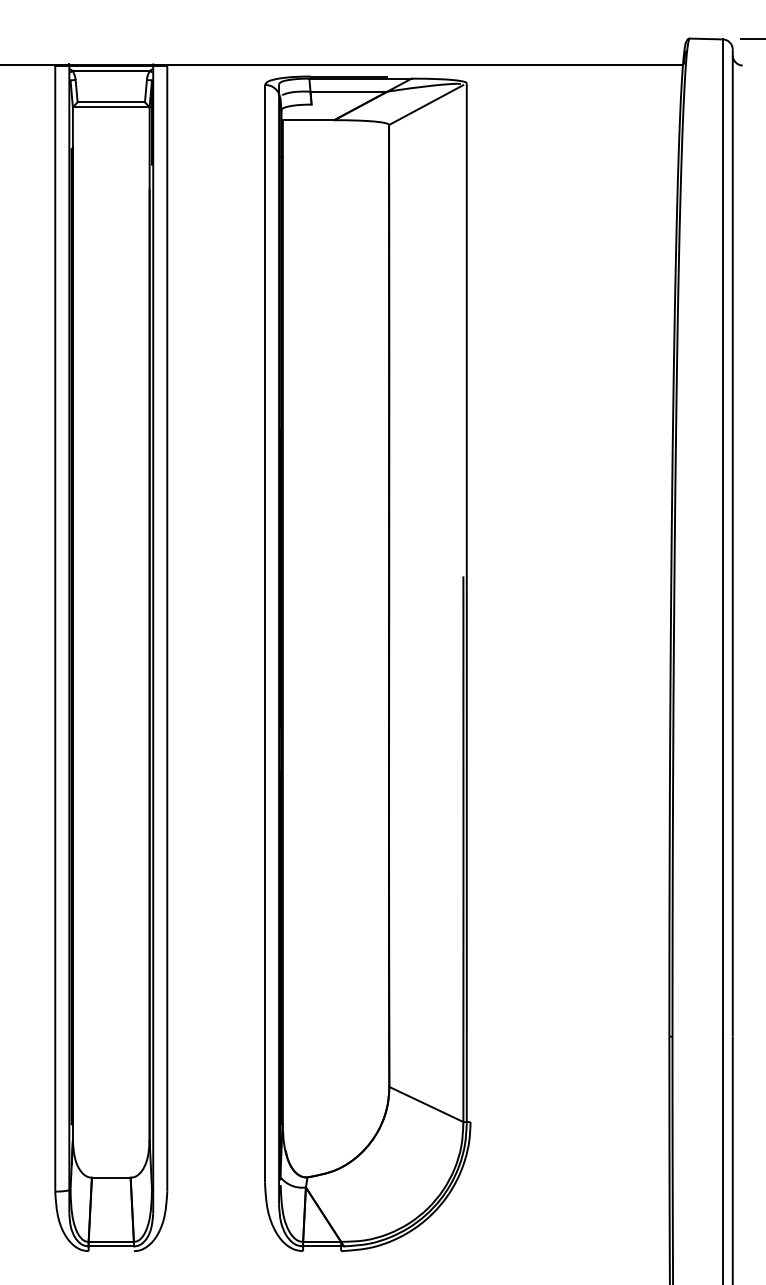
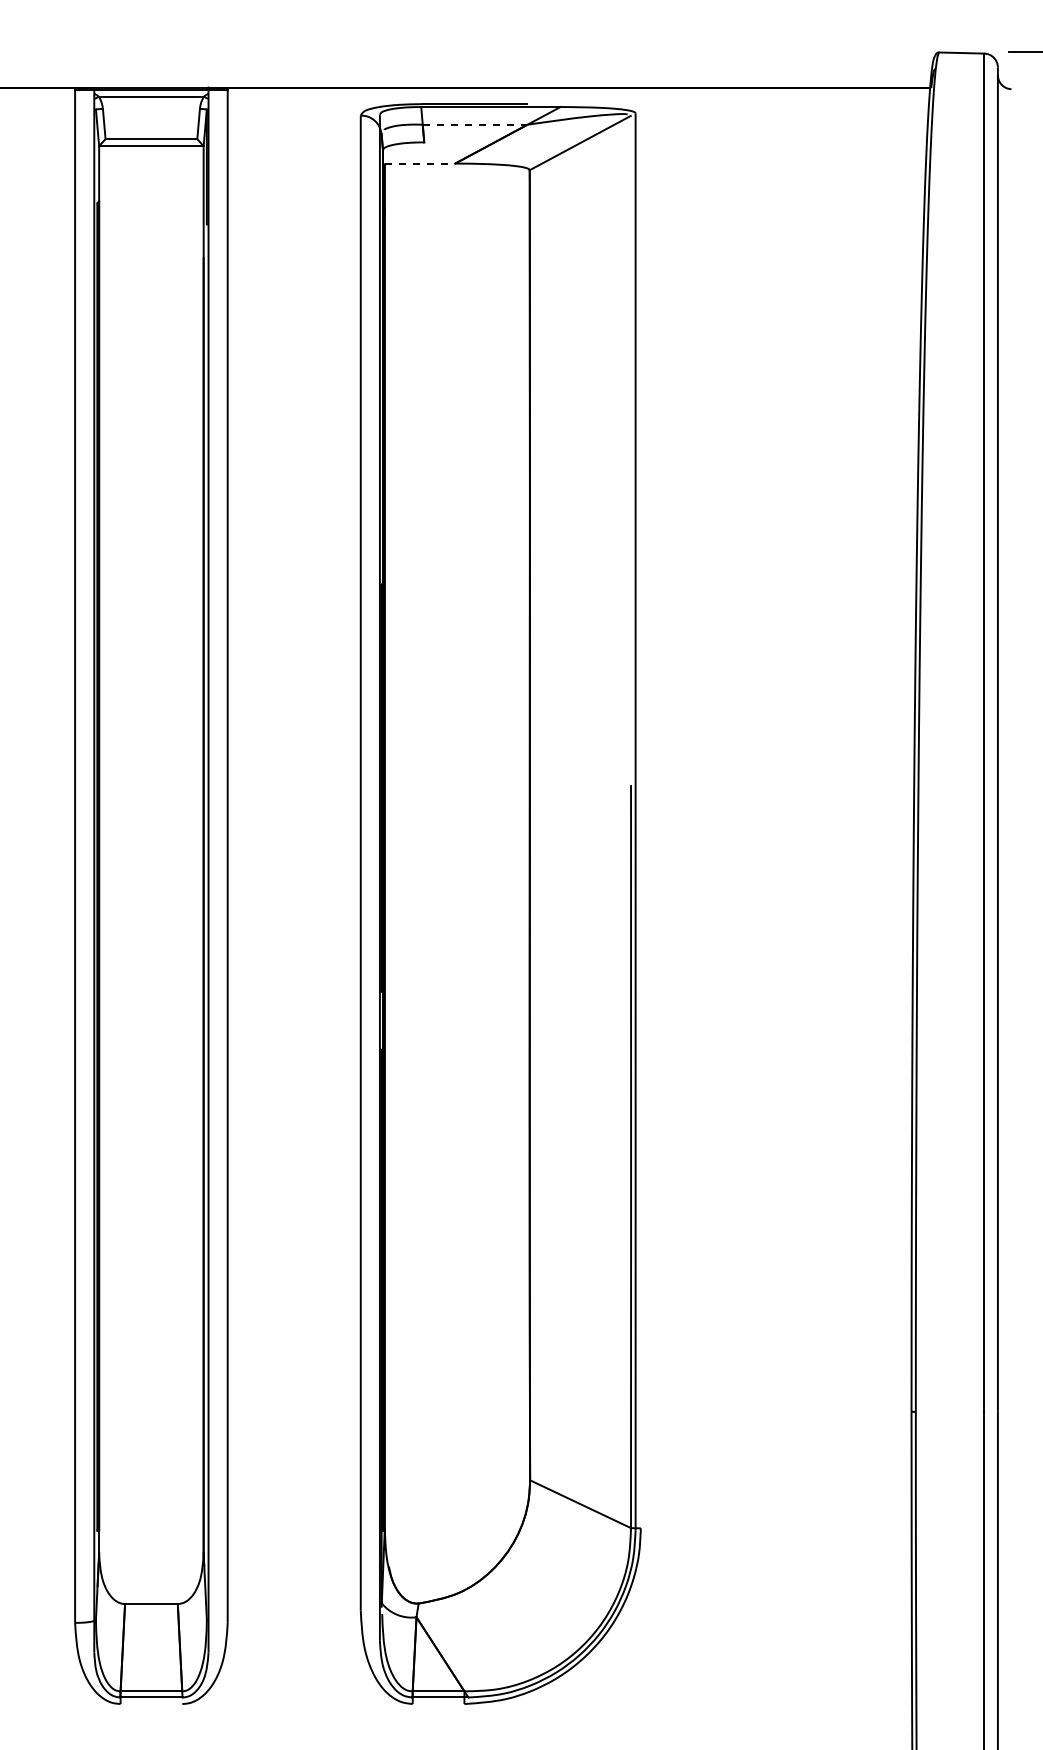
line: (349, 91) -> (475, 124), solid -> dashed
line: (308, 120) -> (420, 163), solid -> dashed

